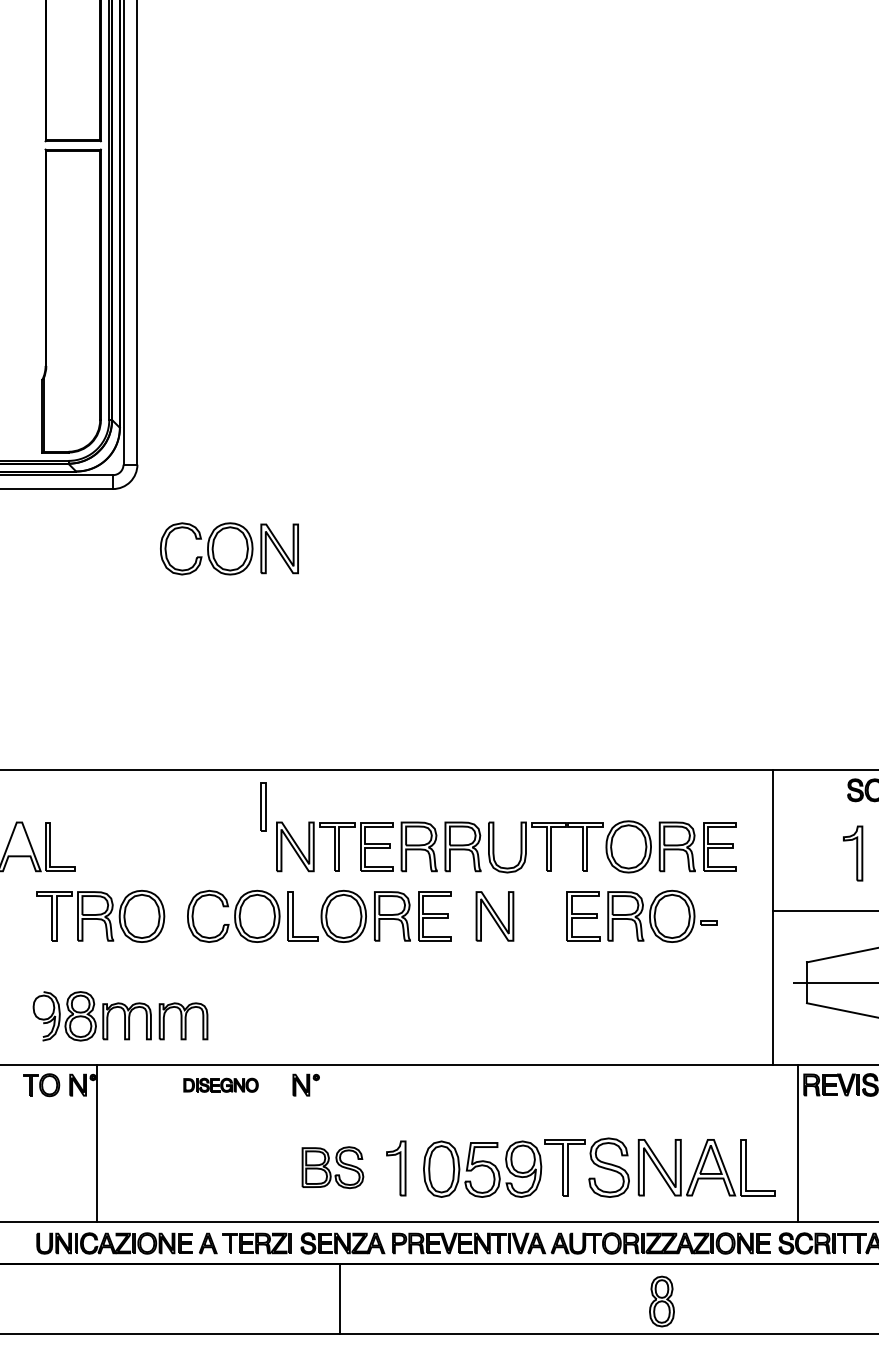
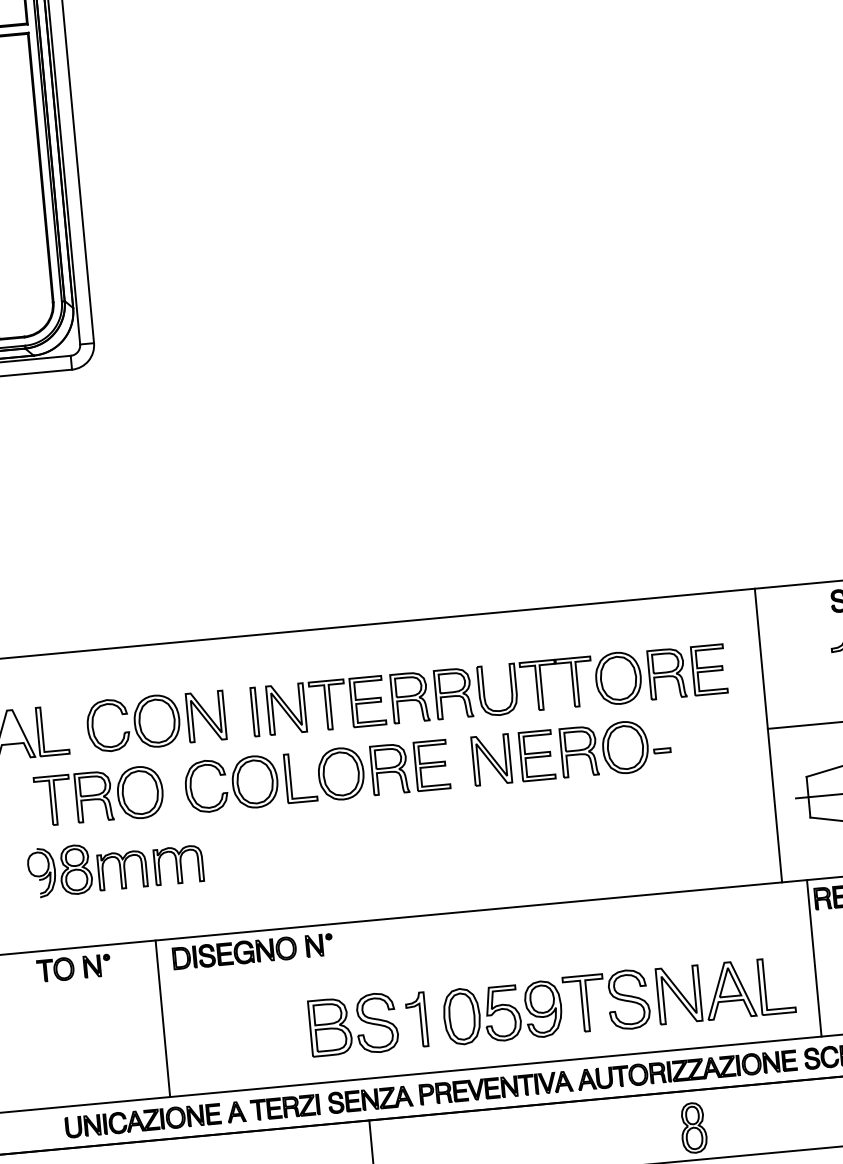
part: (229, 548) -> (156, 720), moved
part: (263, 806) -> (254, 711), moved
part: (641, 915) -> (594, 749), moved
part: (120, 1016) -> (115, 866), moved
part: (220, 1085) -> (234, 953), size x1.67
line: (96, 1143) -> (162, 1018), moved
part: (332, 1167) -> (353, 1024), size x1.43

